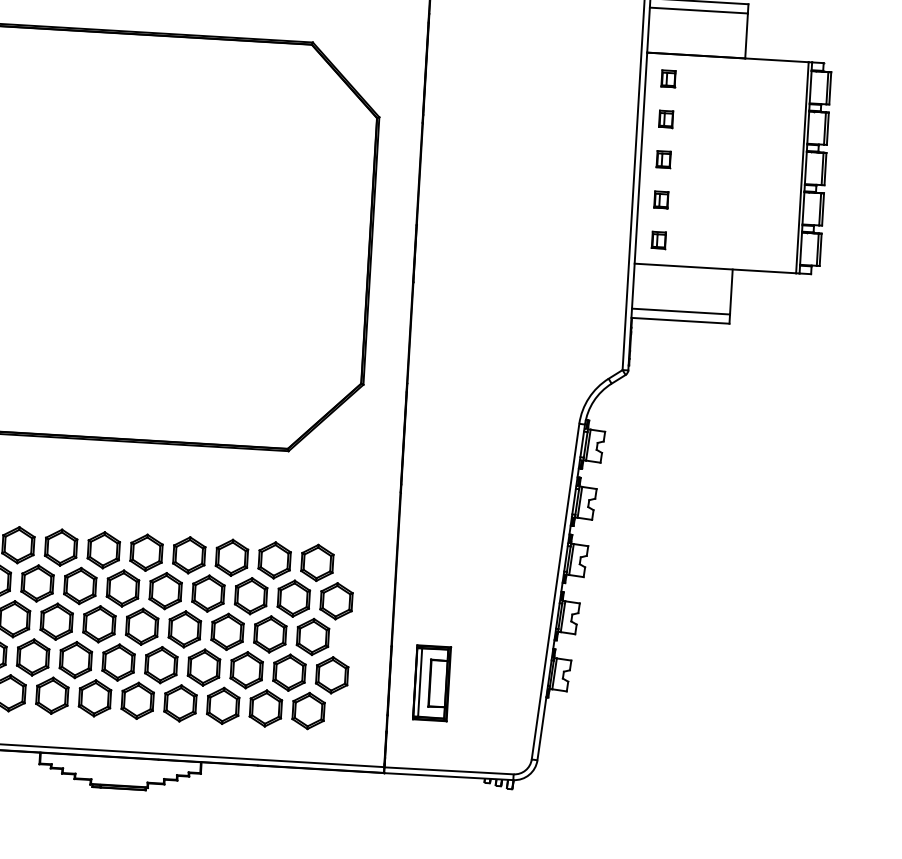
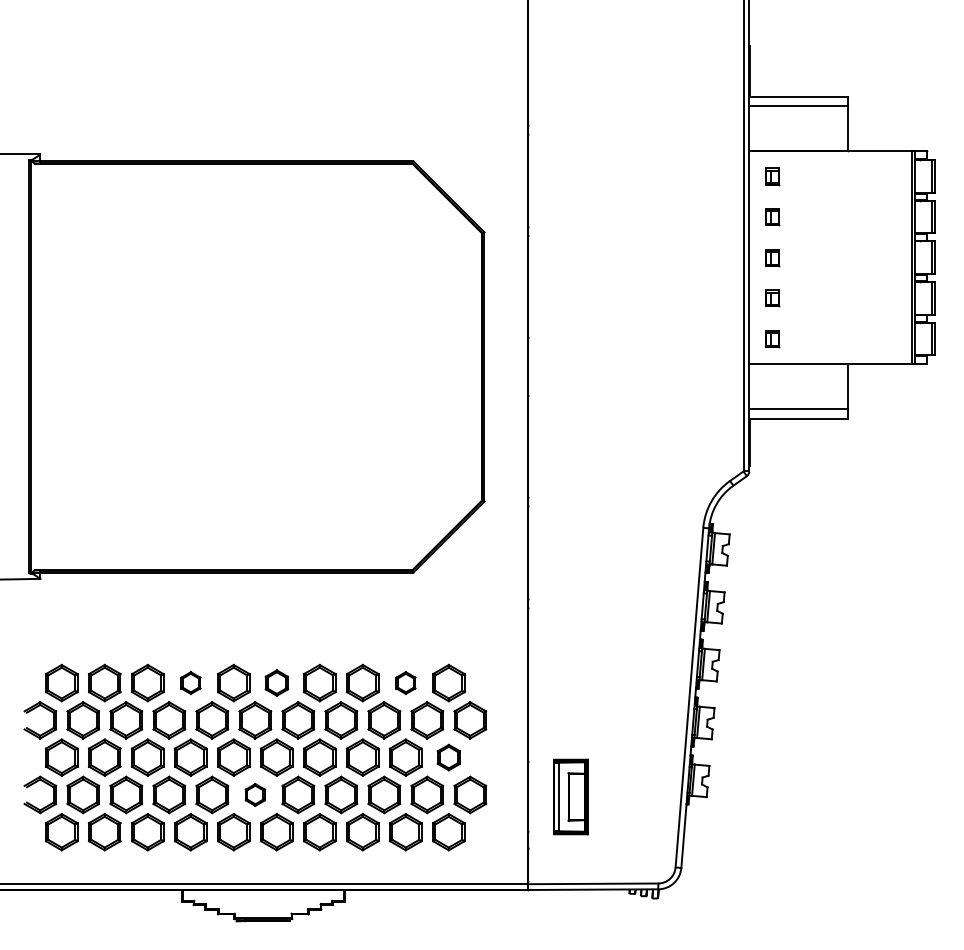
part: (60, 547) -> (190, 682), size x0.6
part: (146, 552) -> (276, 682), size x0.7
part: (274, 559) -> (405, 682), size x0.6
part: (312, 636) -> (448, 757), size x0.7
part: (118, 662) -> (255, 794), size x0.6

